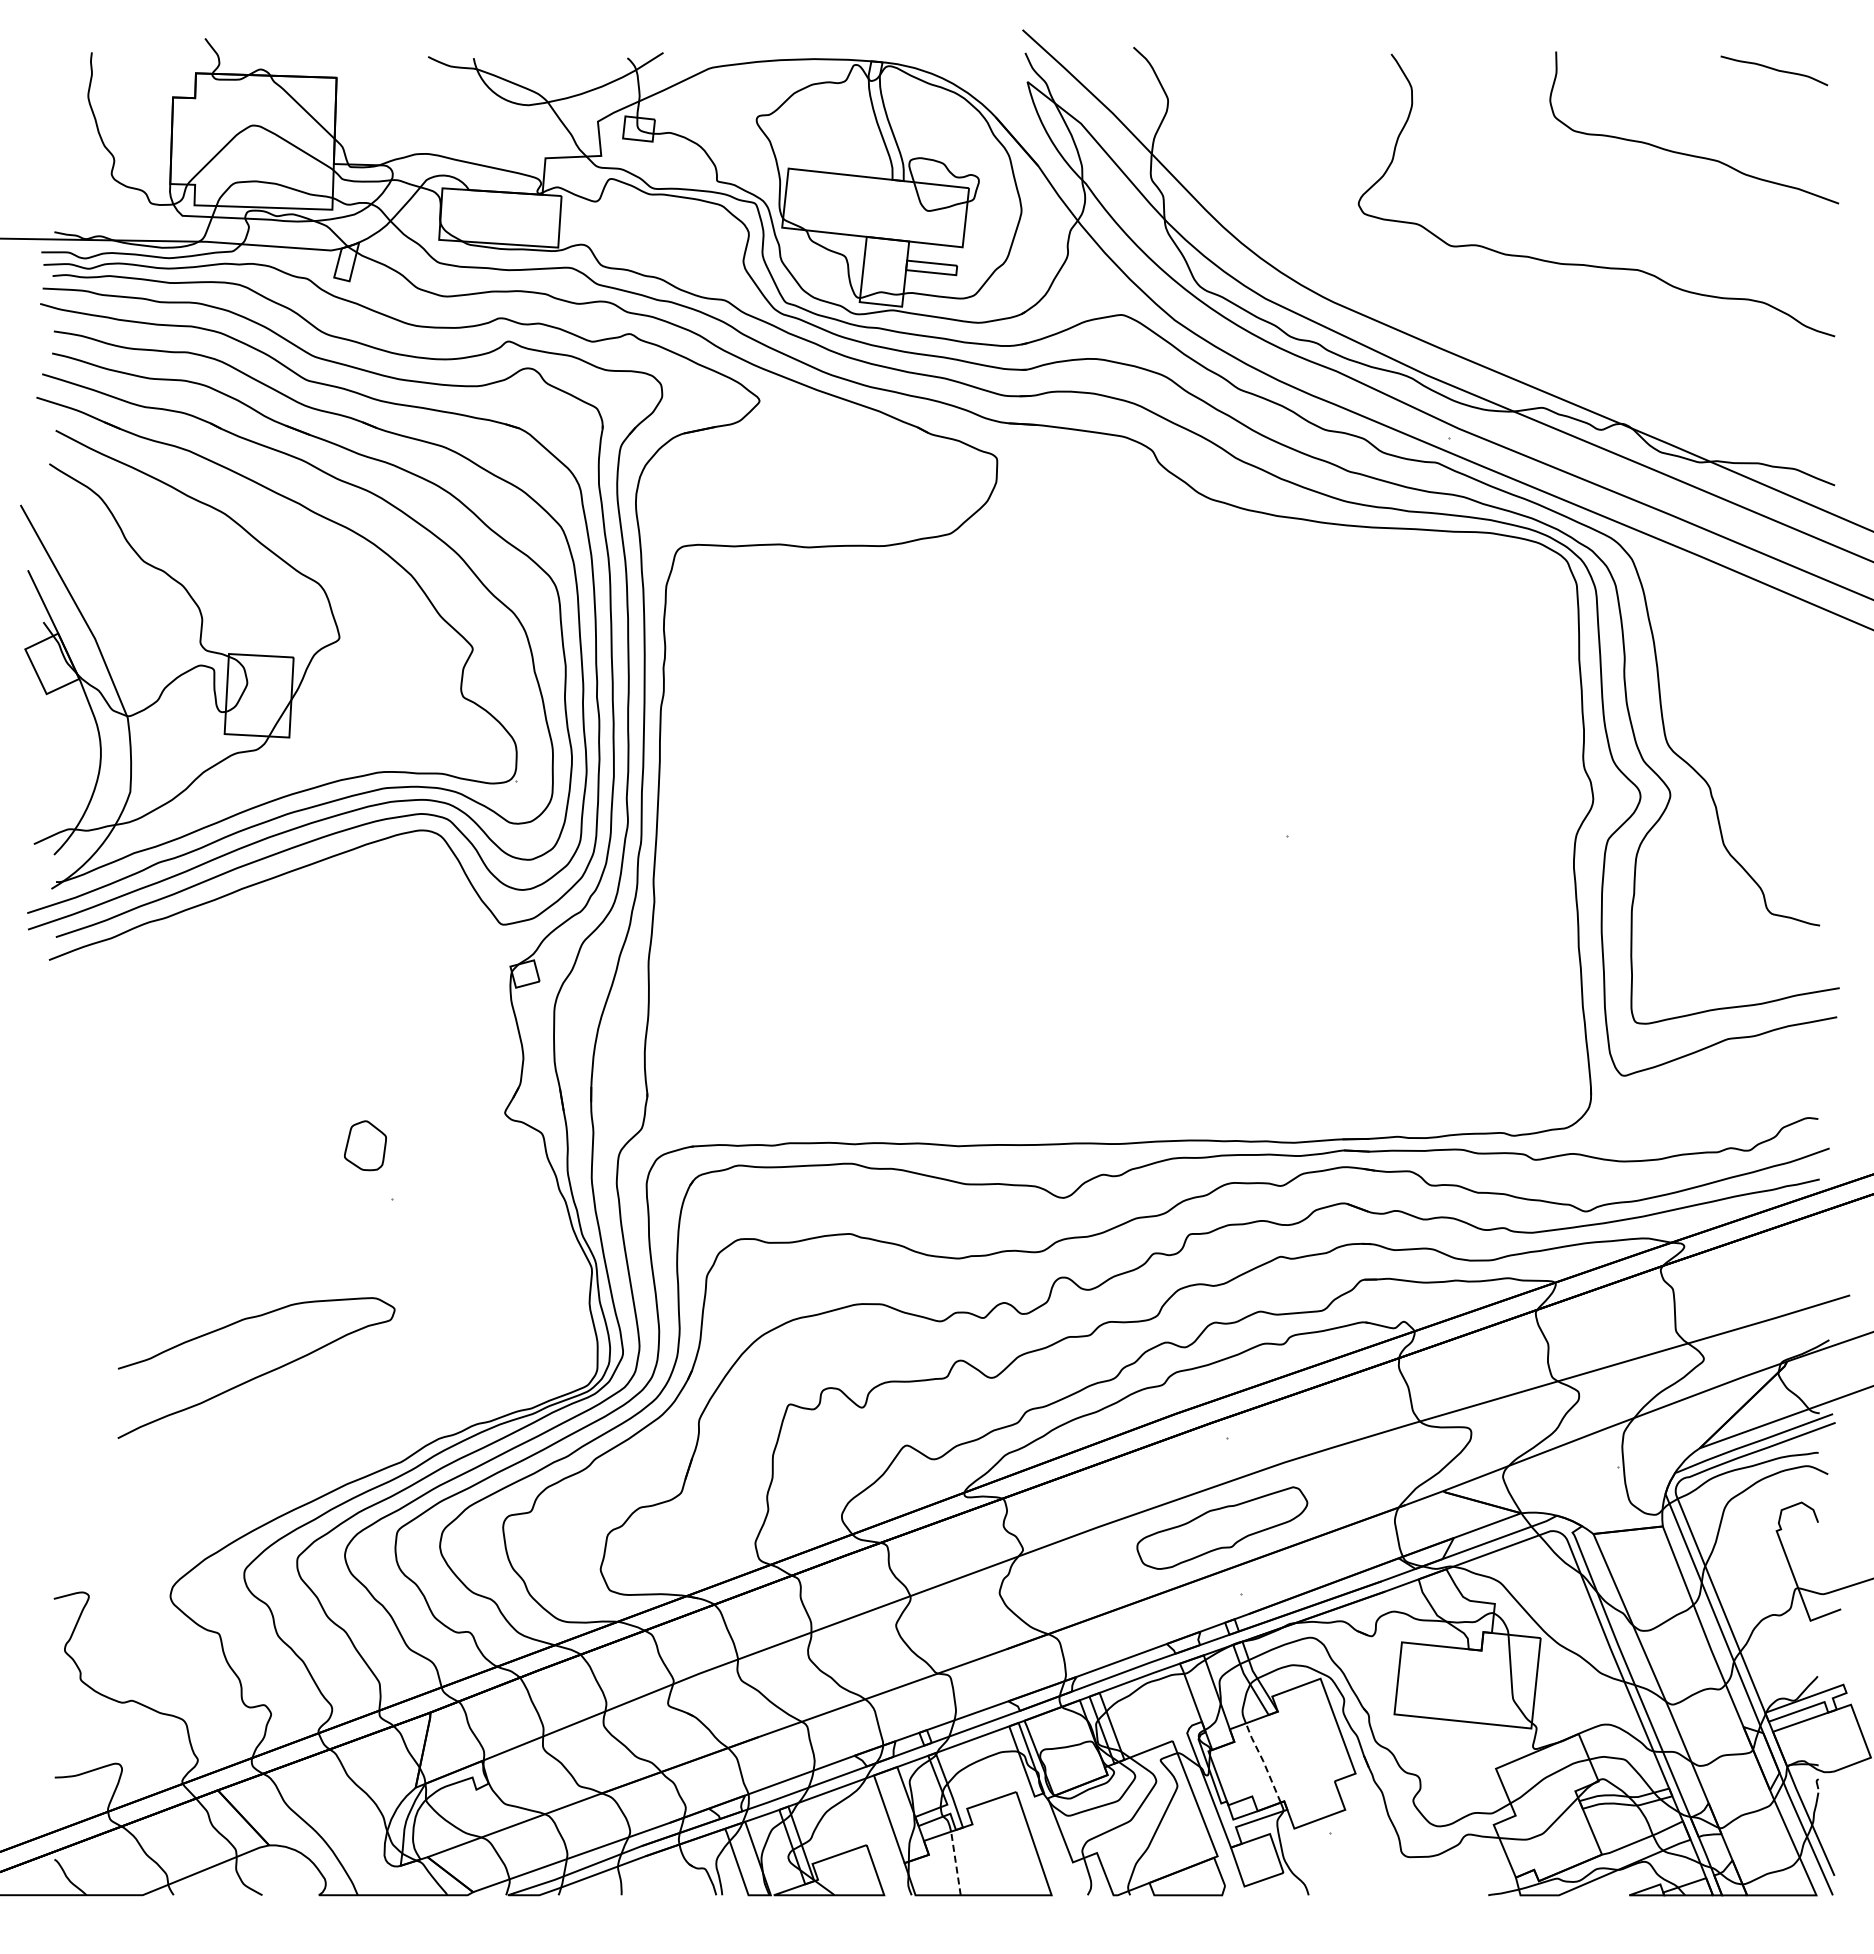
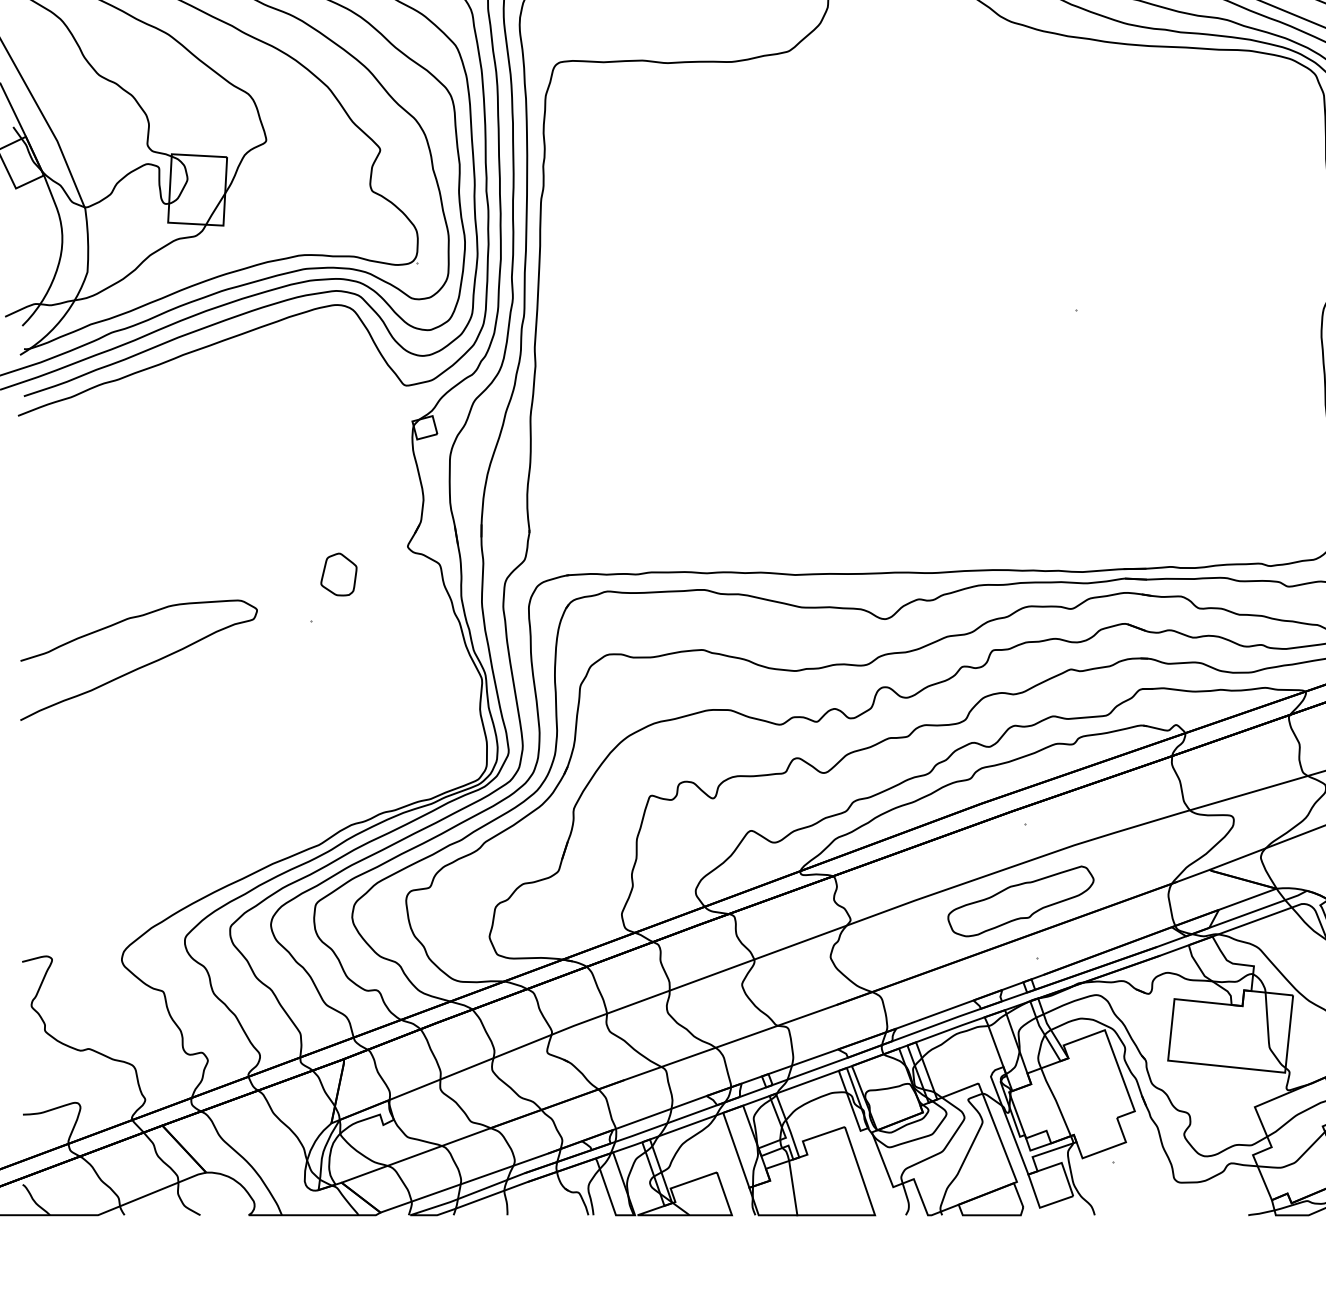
part: (365, 1145) -> (338, 574), moved
curve: (260, 1374) -> (142, 665), moved
line: (1263, 1762) -> (1056, 1101), dashed -> solid
line: (955, 1863) -> (792, 1188), dashed -> solid

